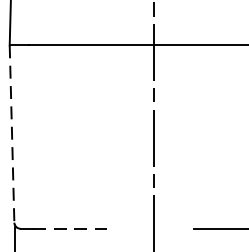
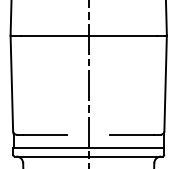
line: (11, 134) -> (11, 83), dashed -> solid
line: (74, 228) -> (45, 134), dashed -> solid

